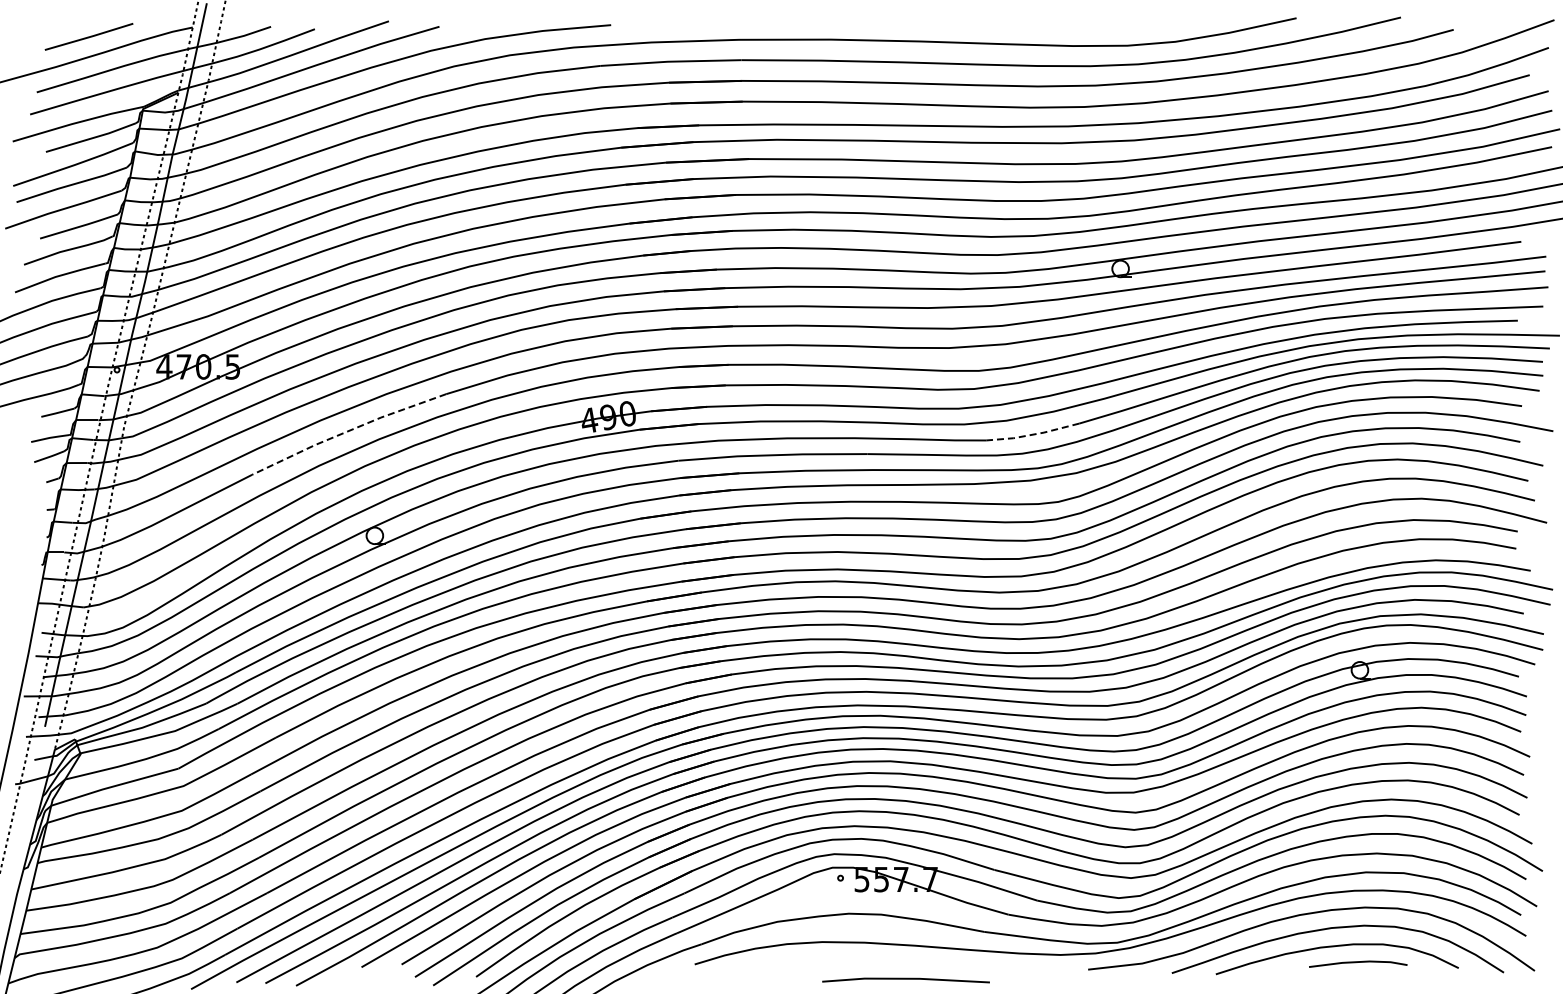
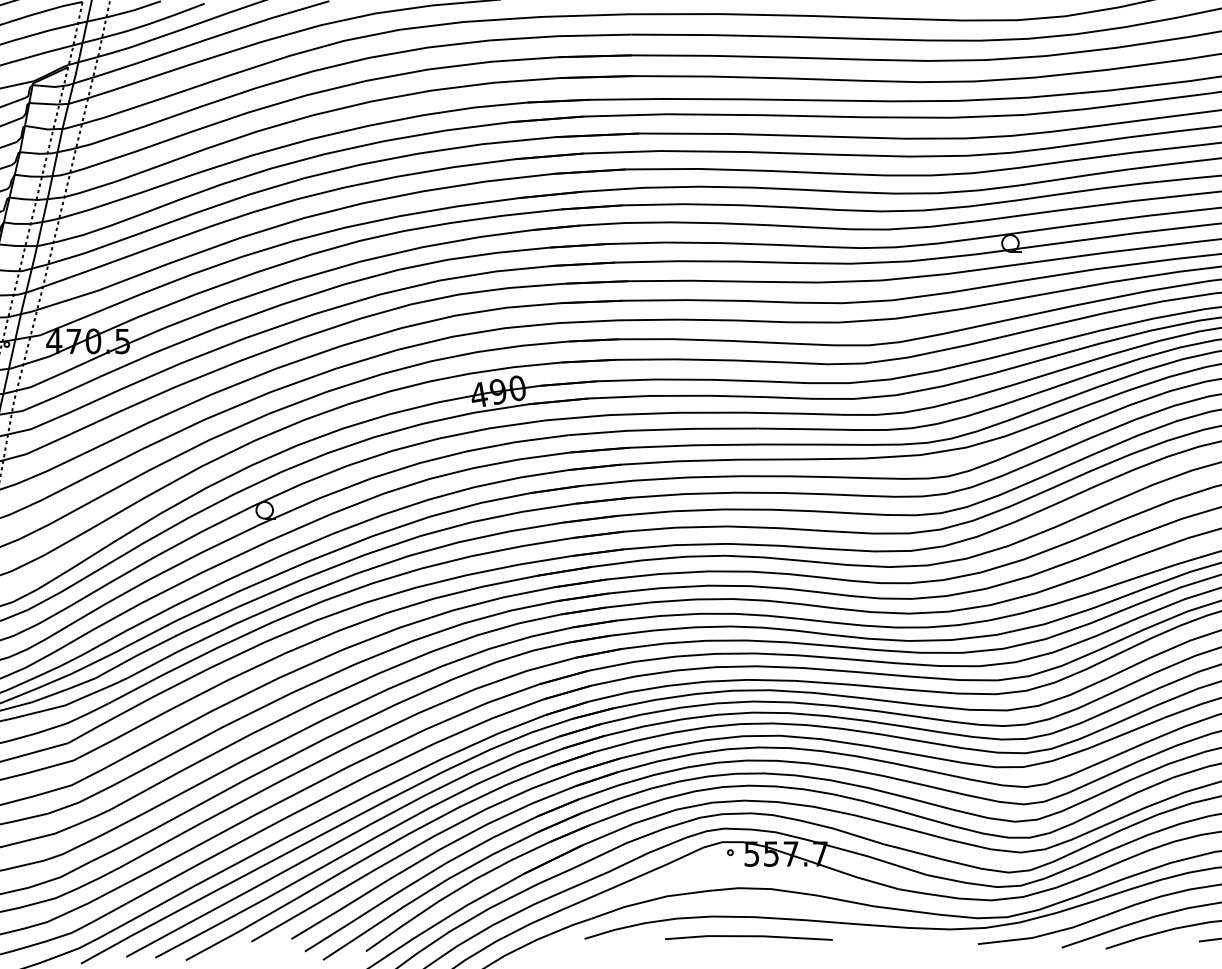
line: (348, 431) -> (238, 405), dashed -> solid
line: (1033, 434) -> (923, 408), dashed -> solid
line: (905, 979) -> (748, 936), moved

